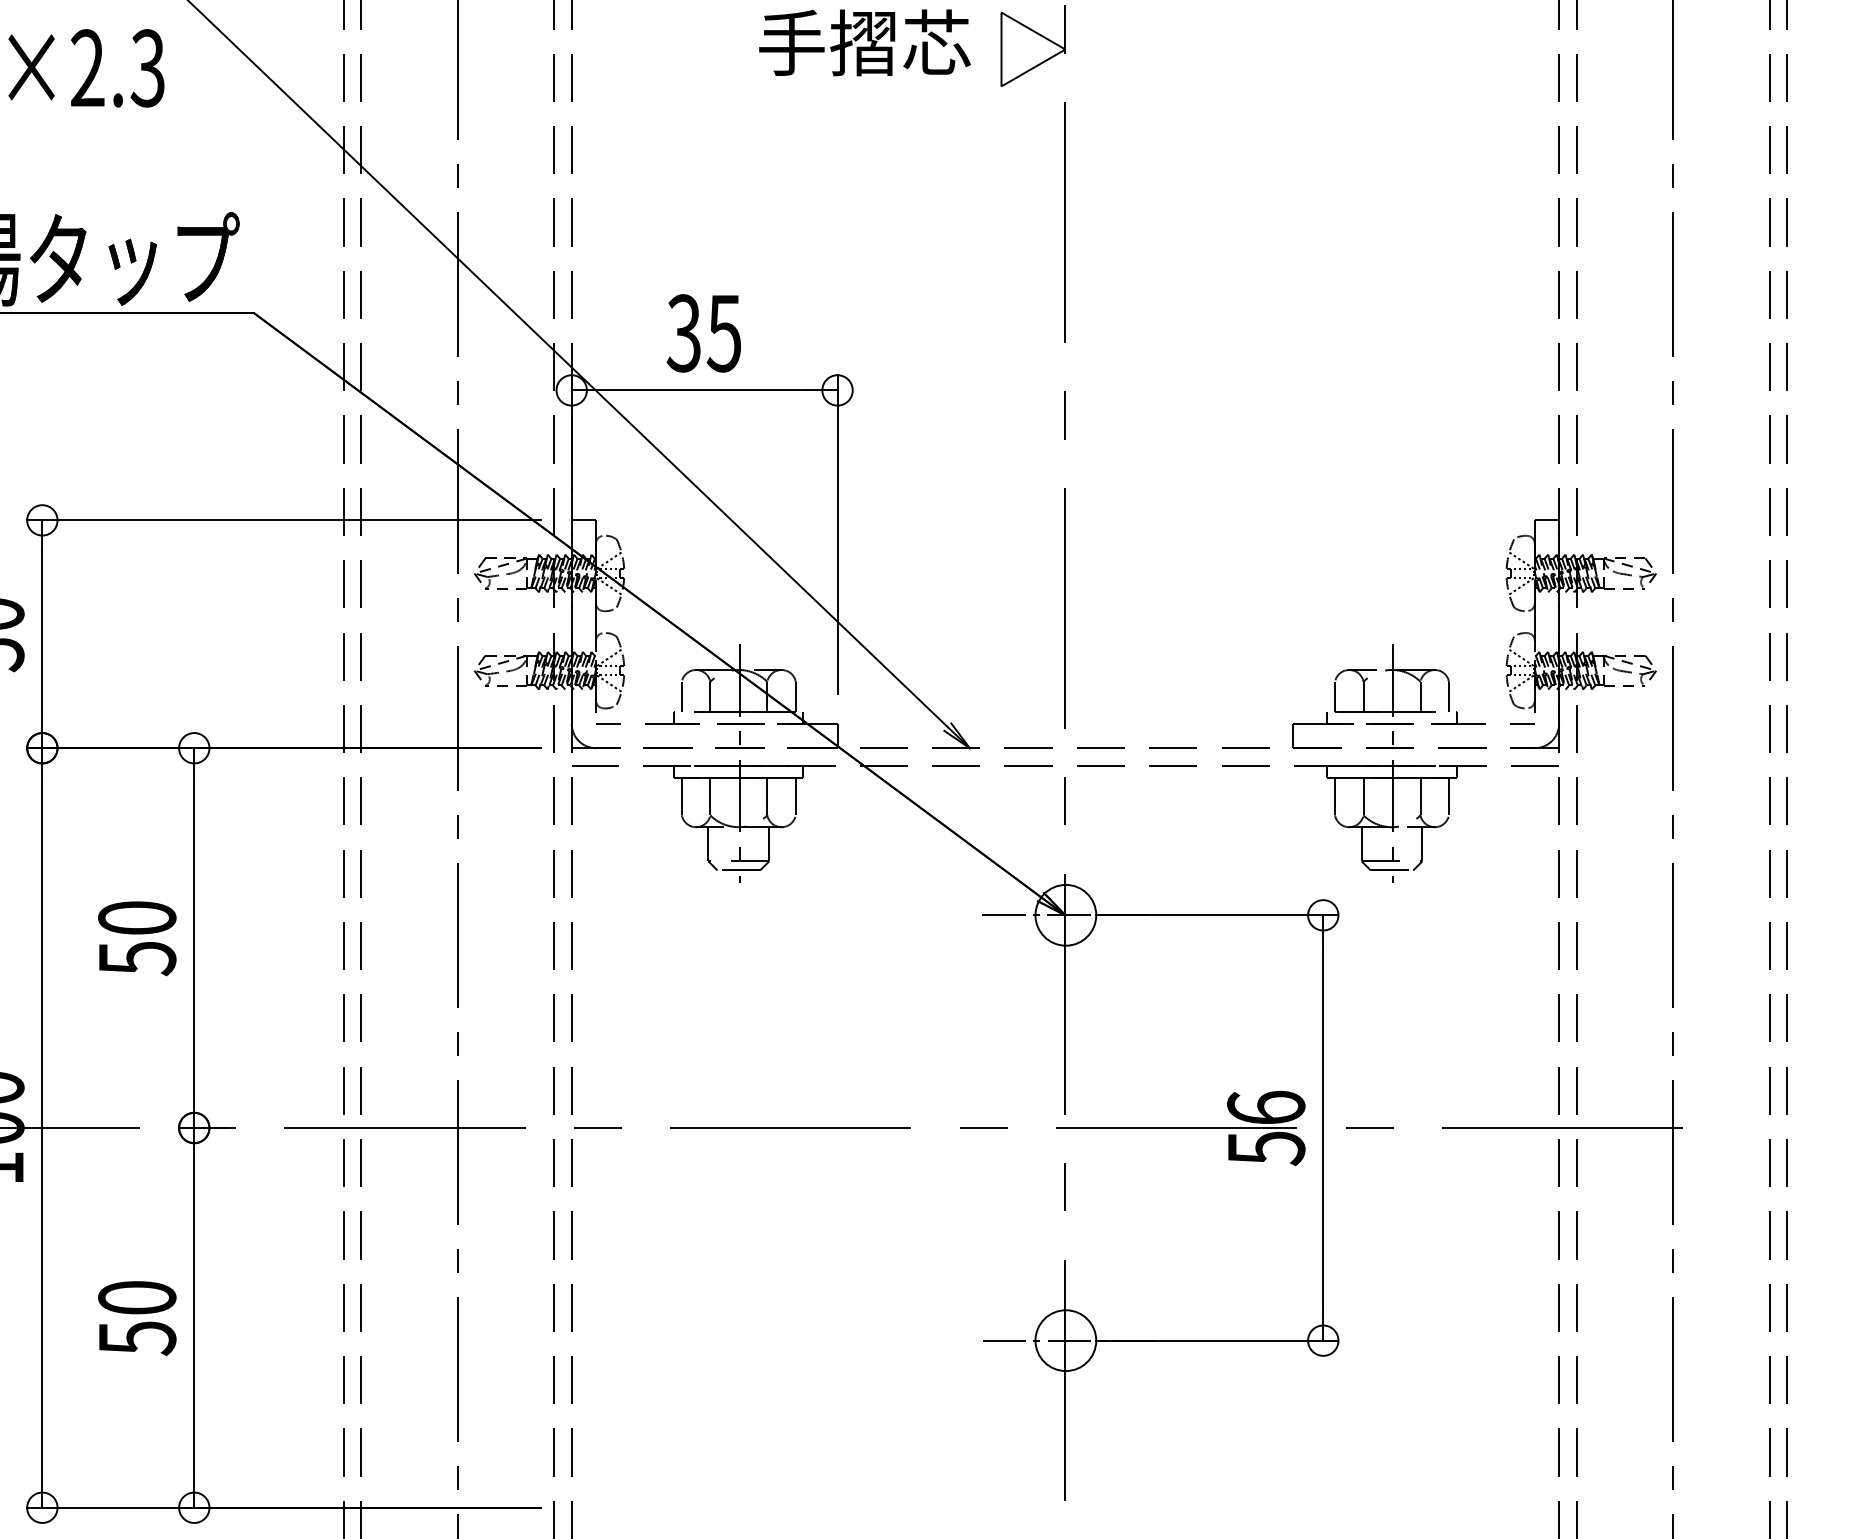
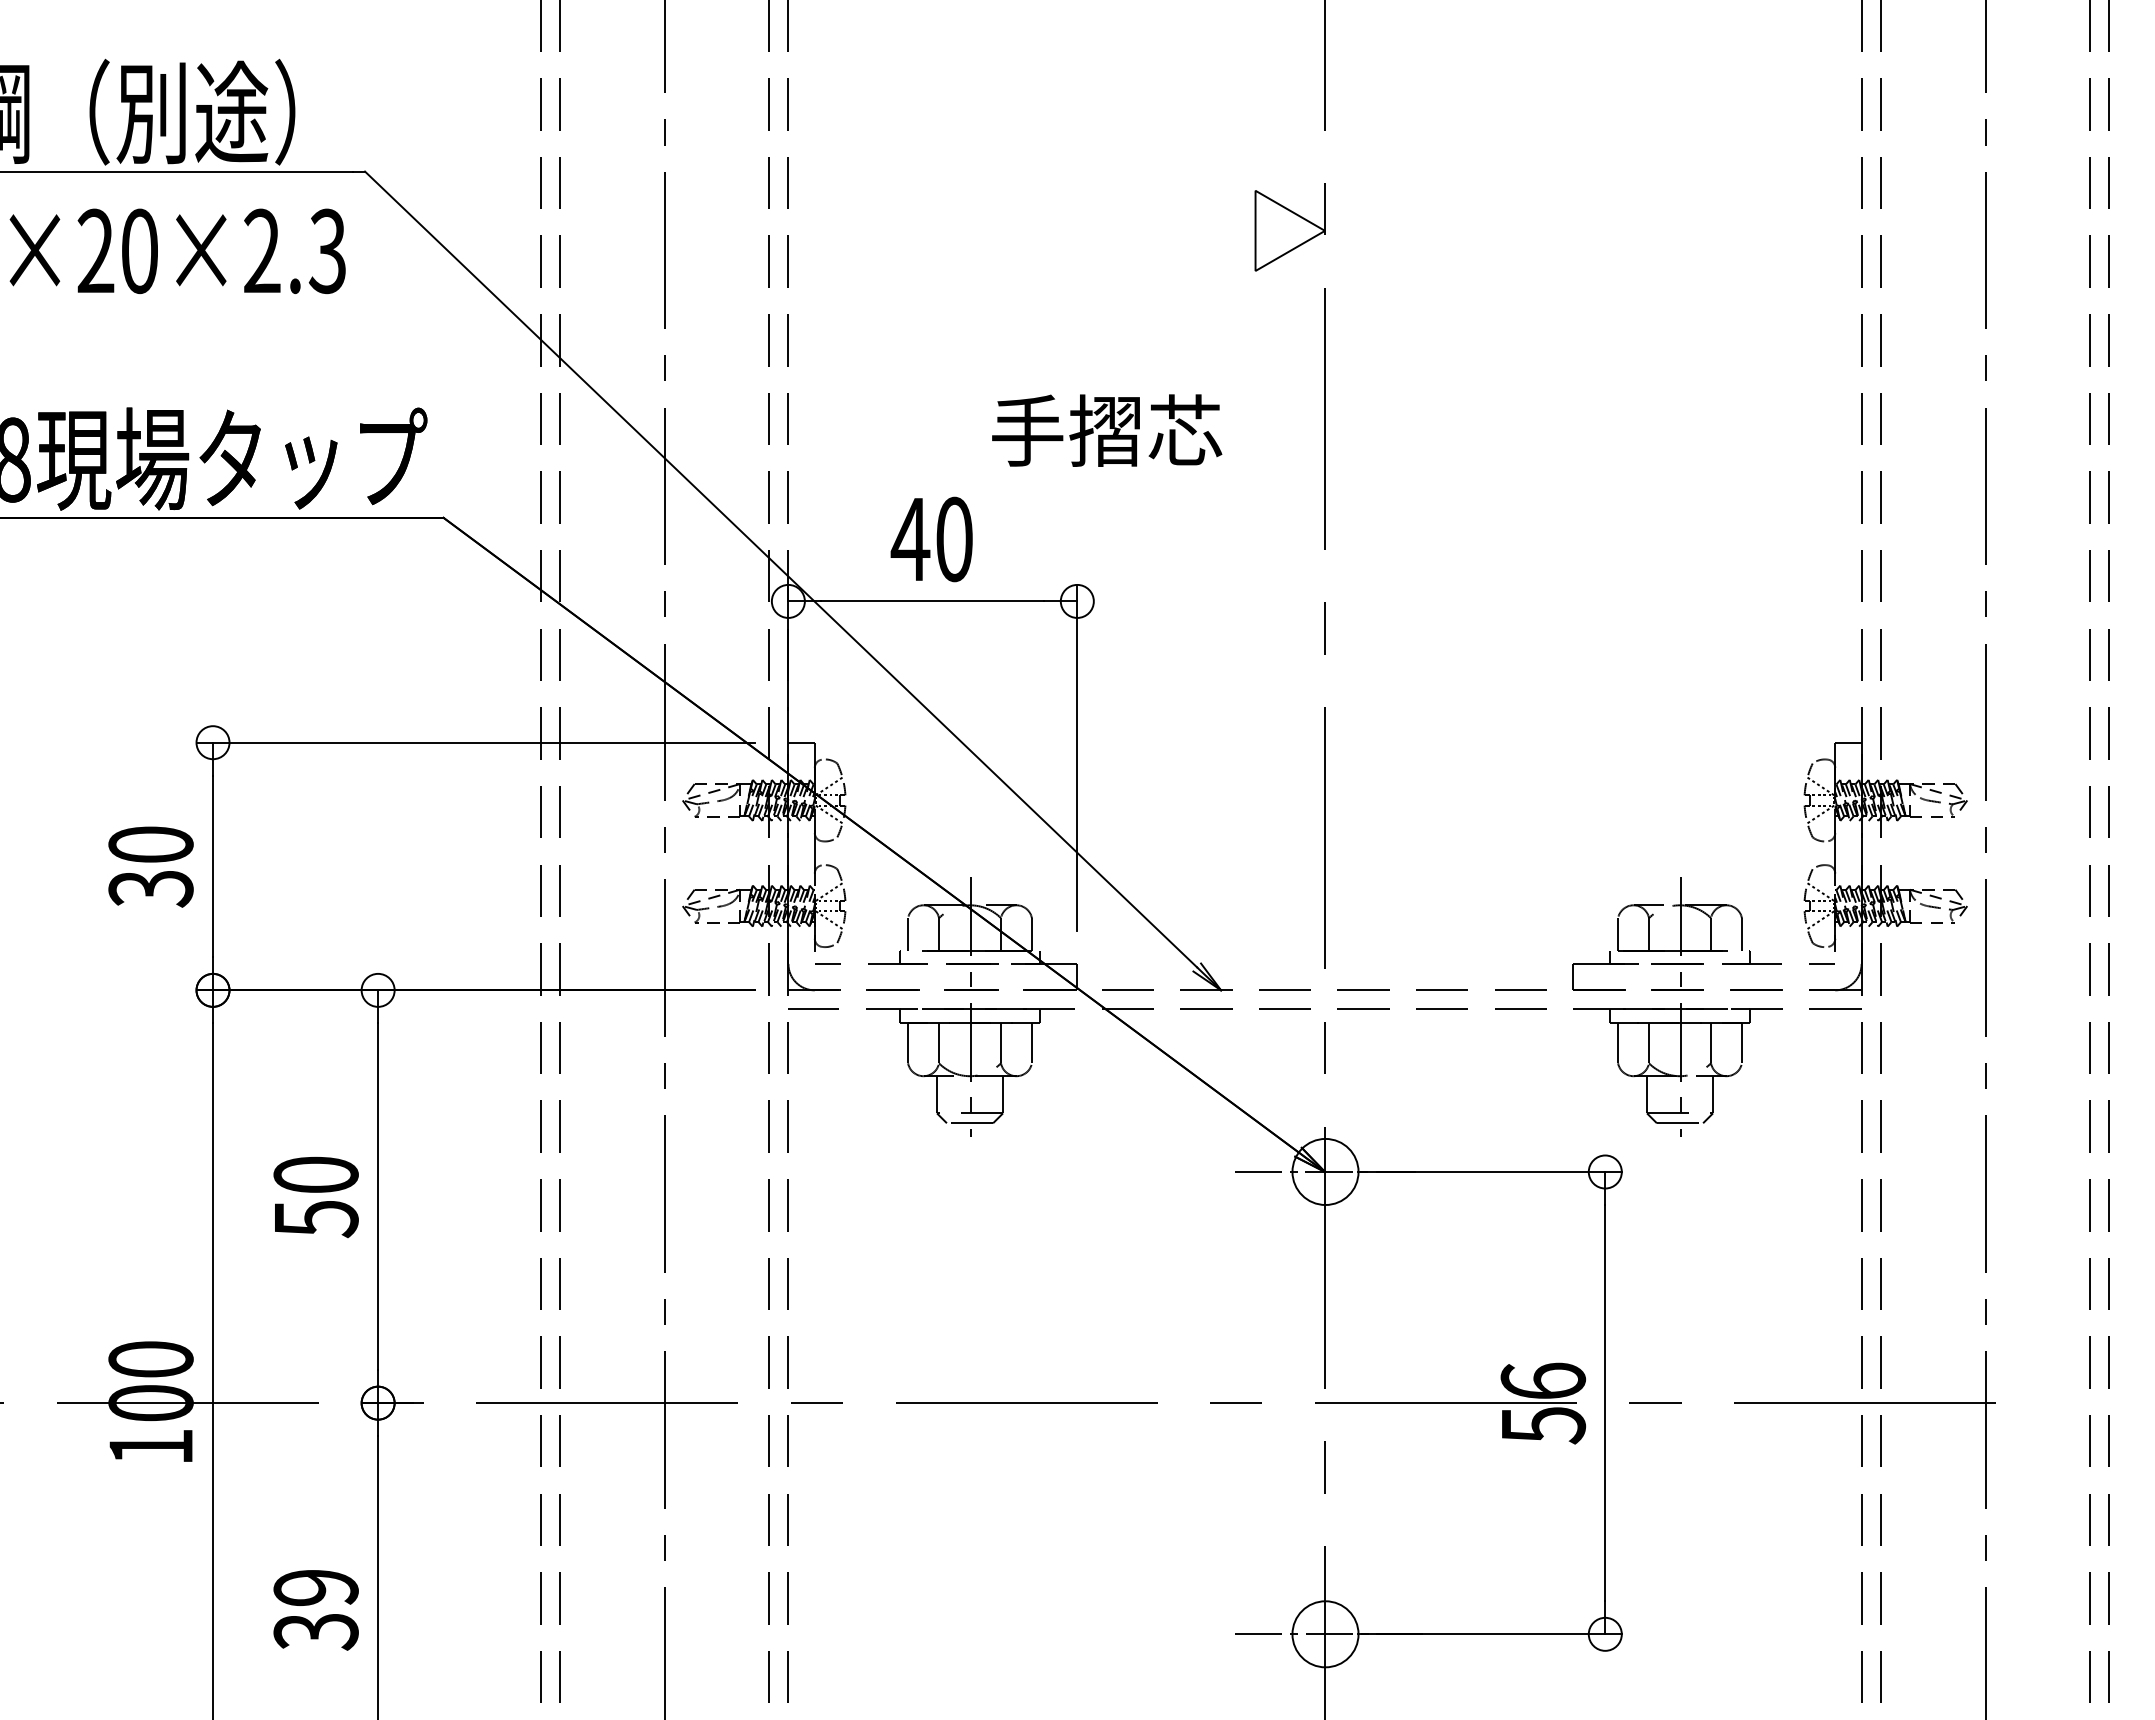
text: (865, 42) -> (1107, 430), moved
text: (703, 333) -> (931, 539), 35 -> 40
text: (136, 1317) -> (315, 1609), 50 -> 39

